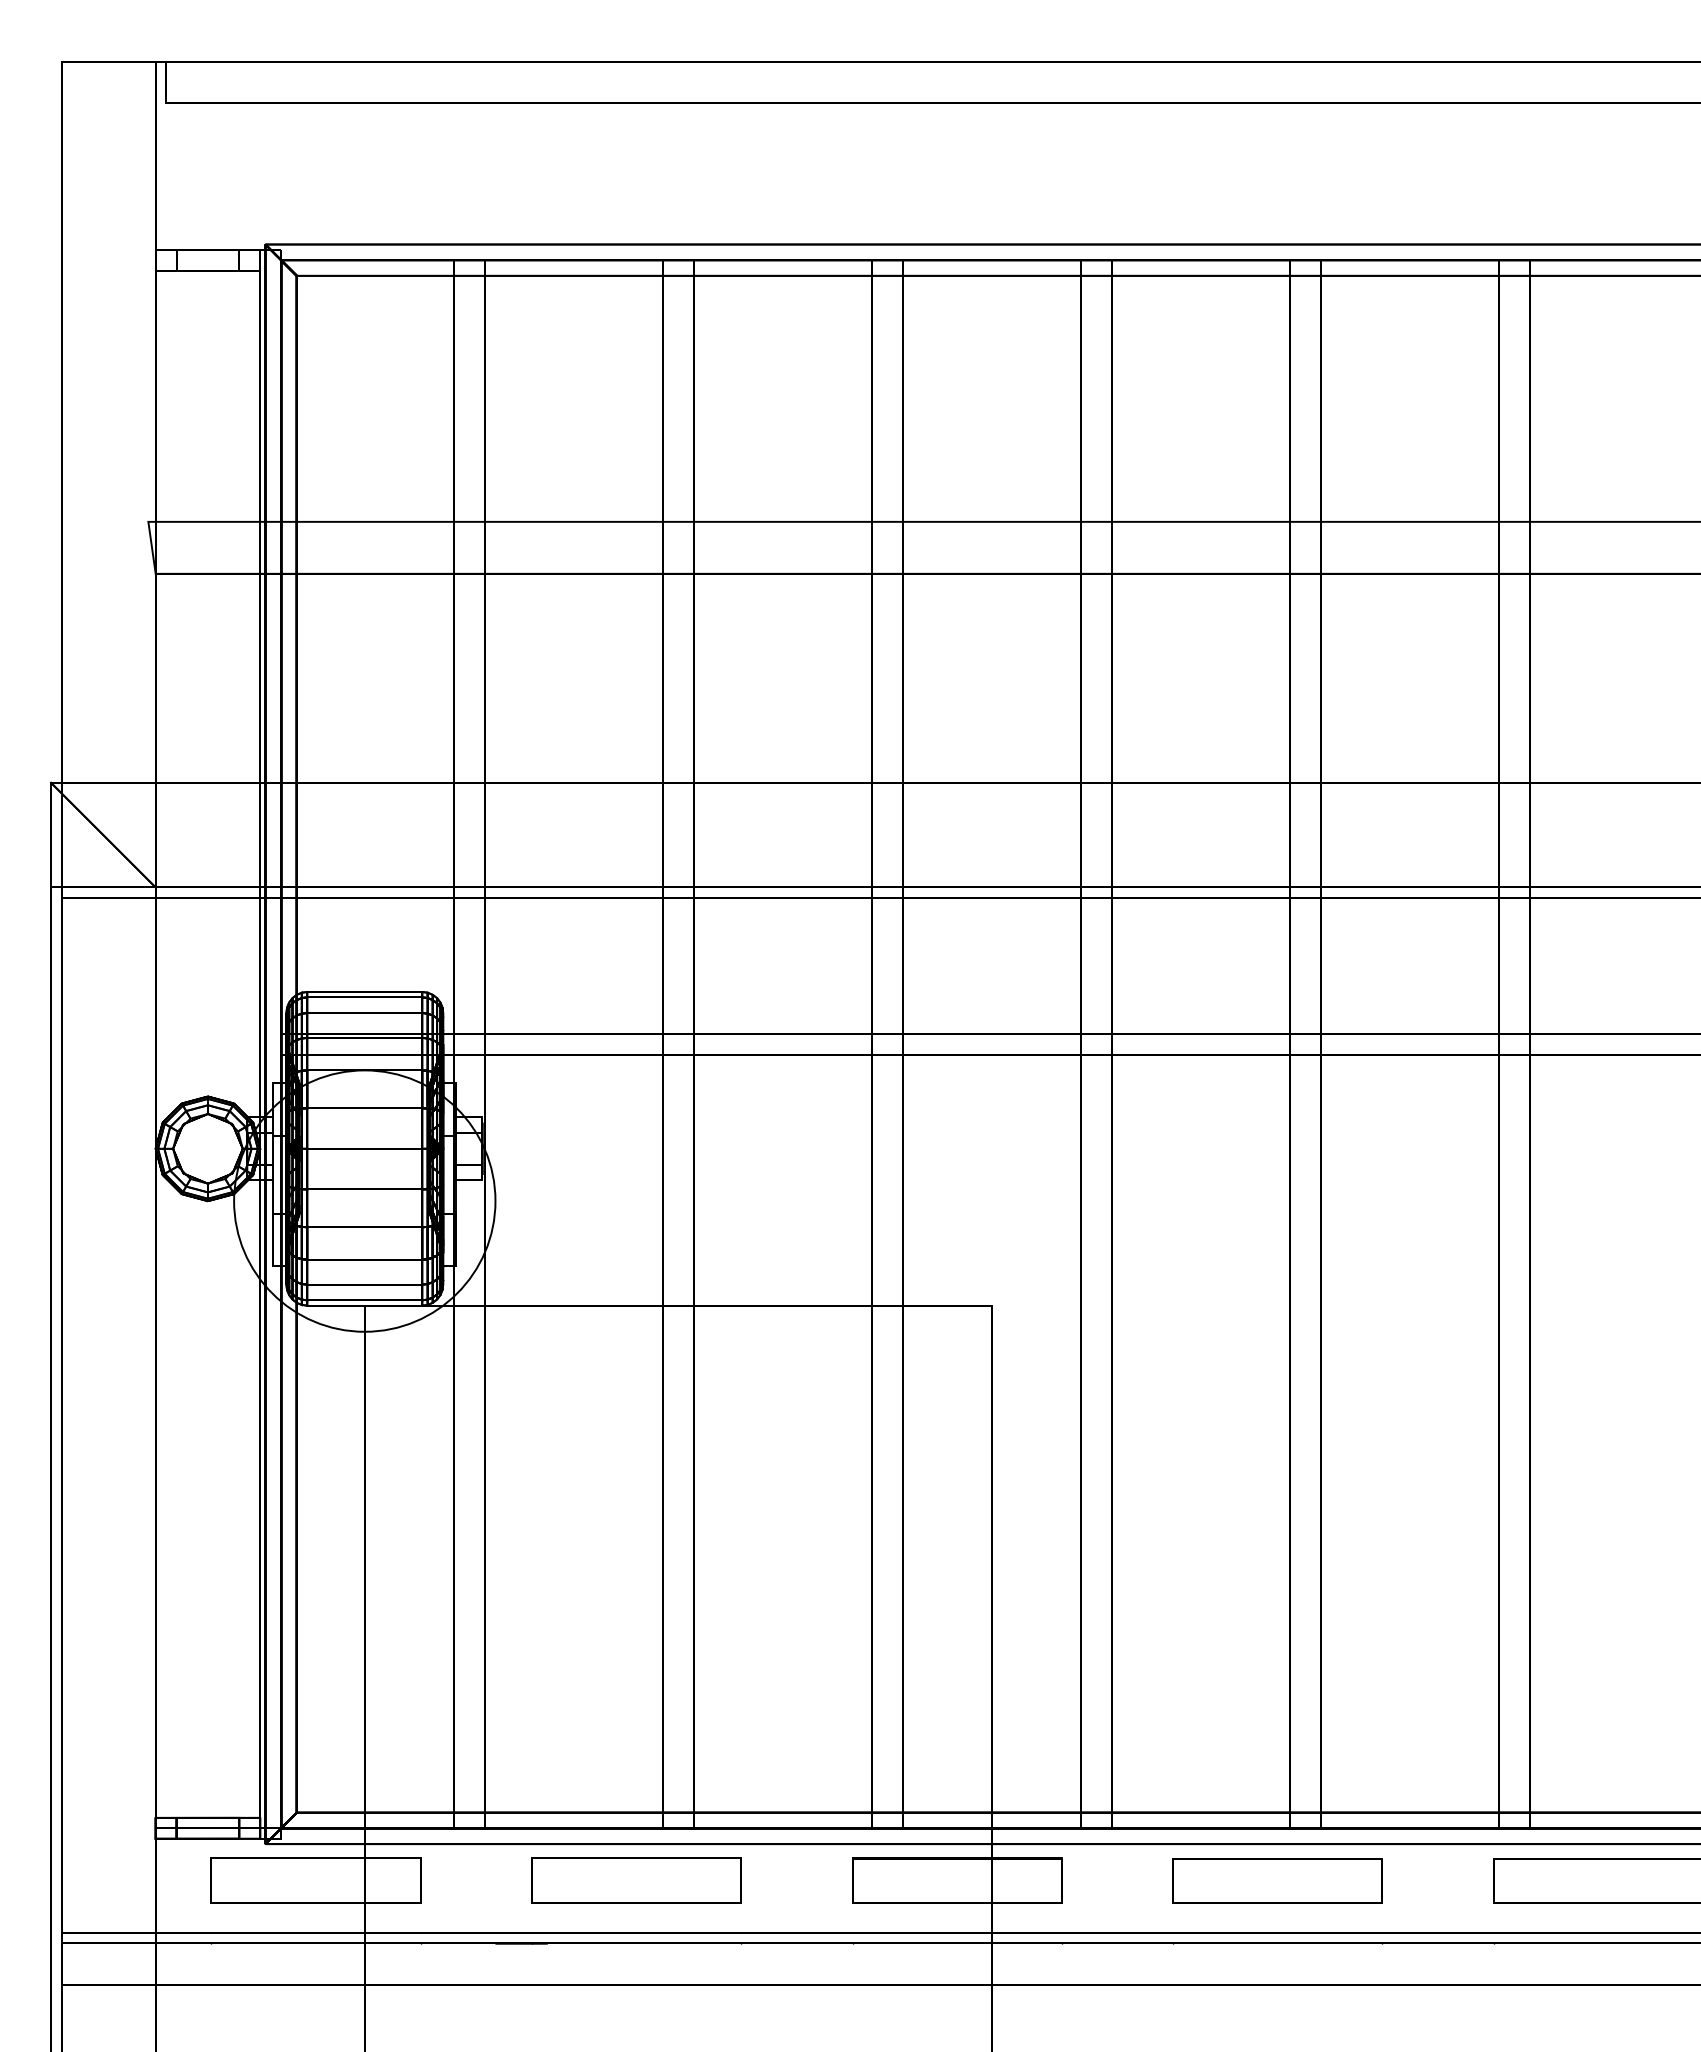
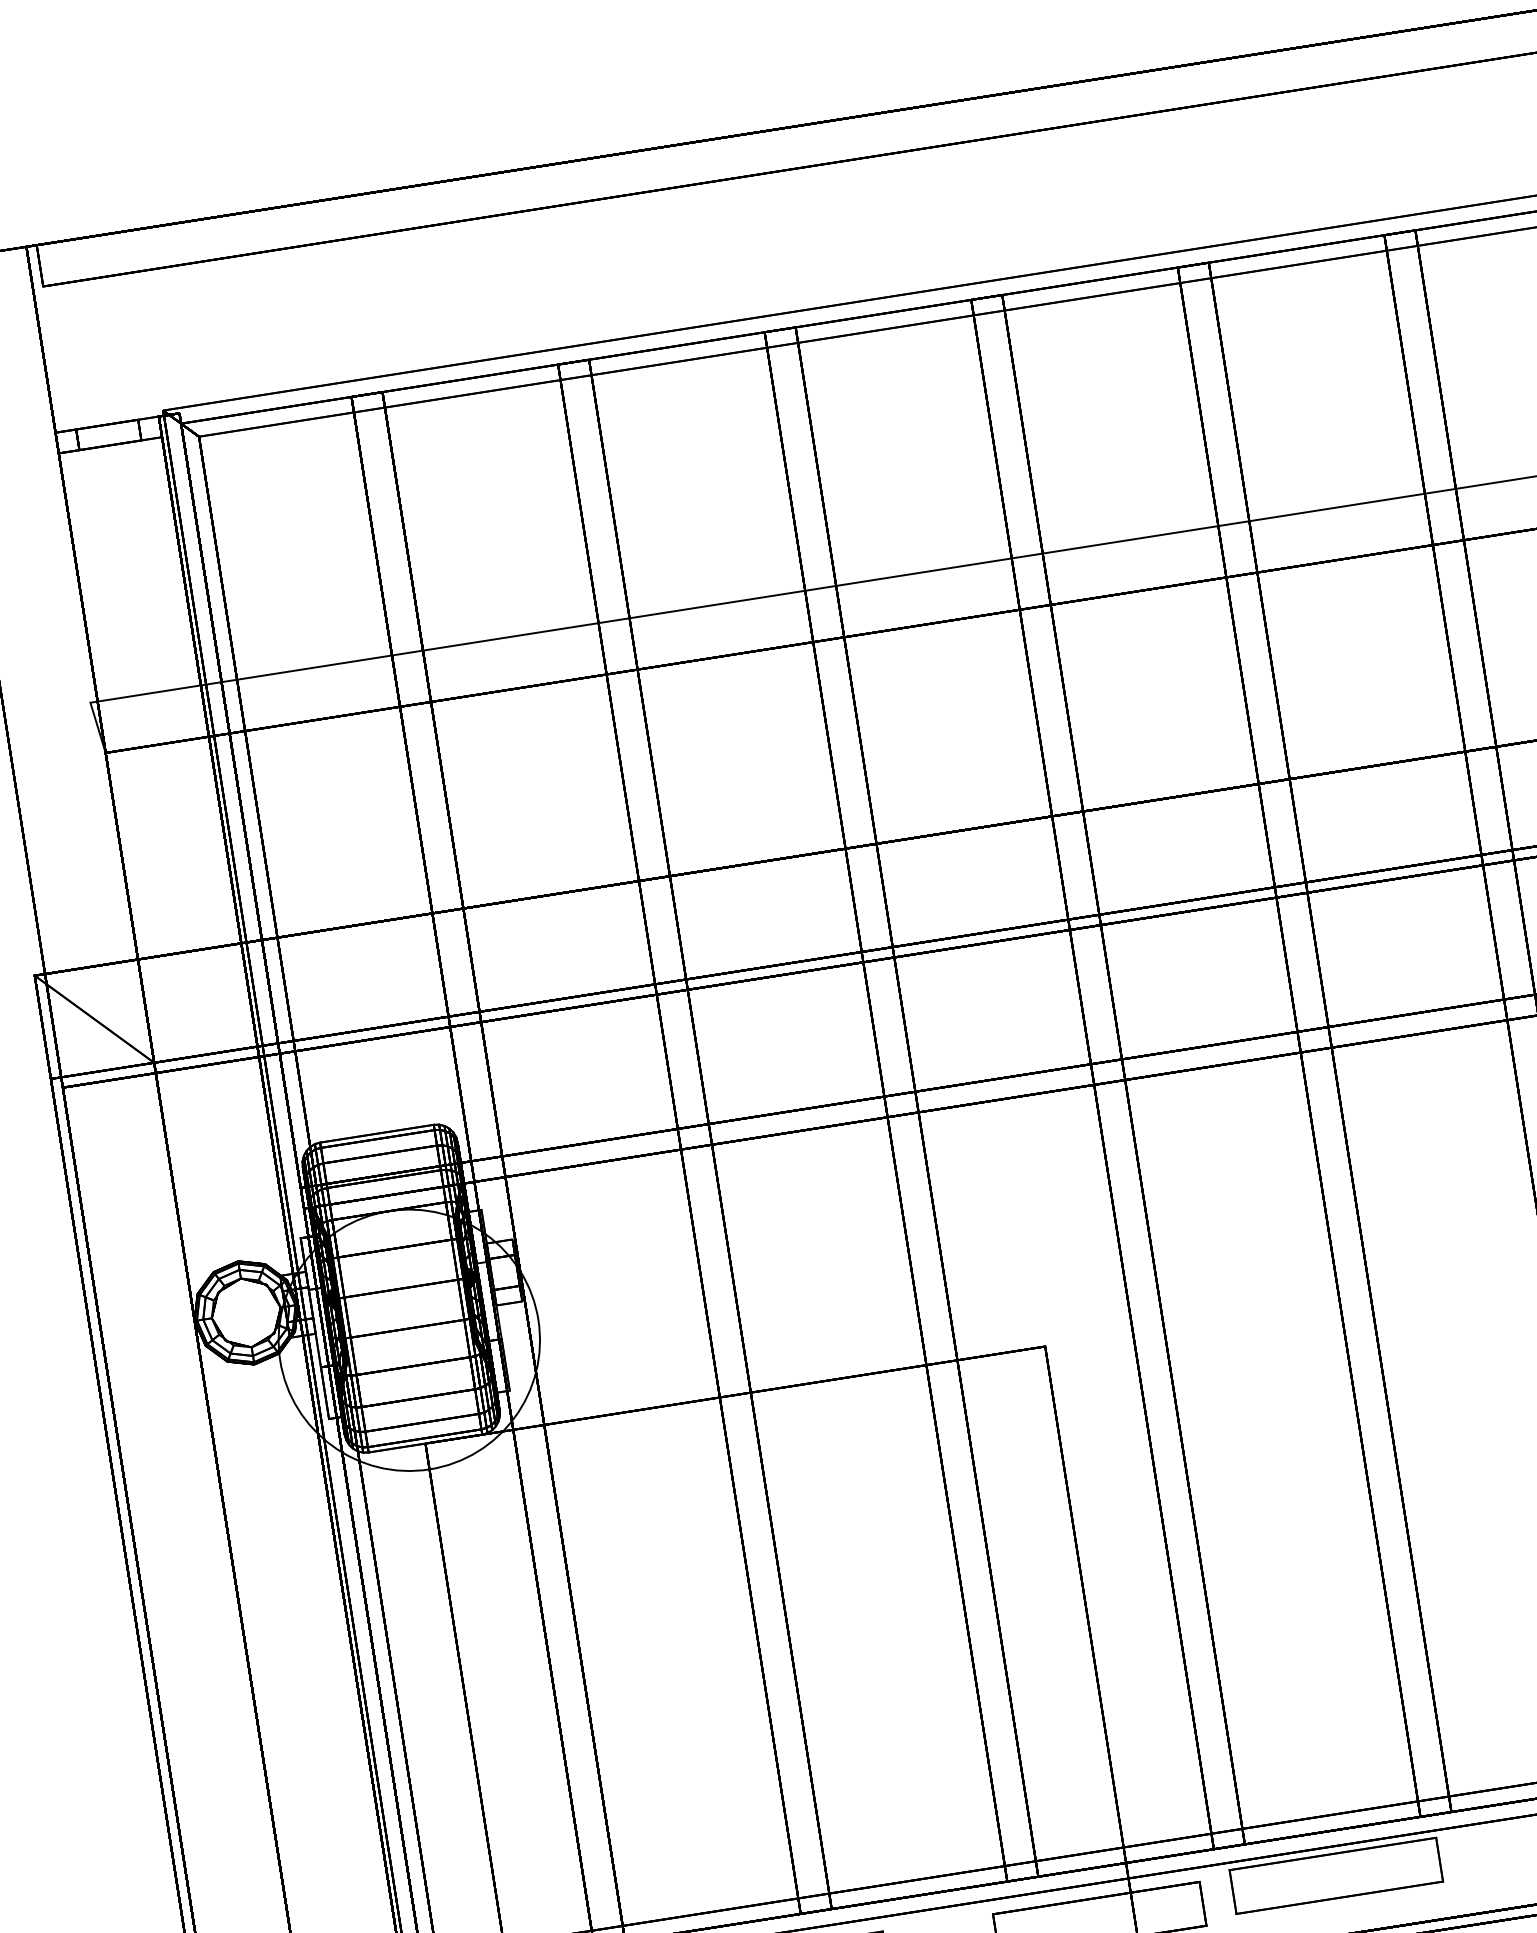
part: (1277, 1880) -> (1336, 1875), moved

